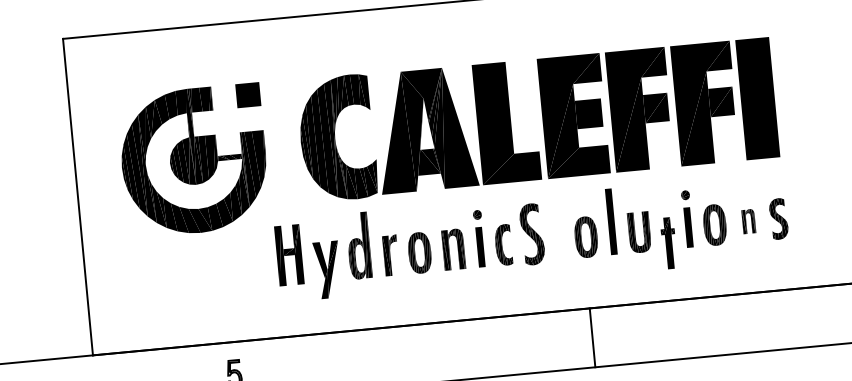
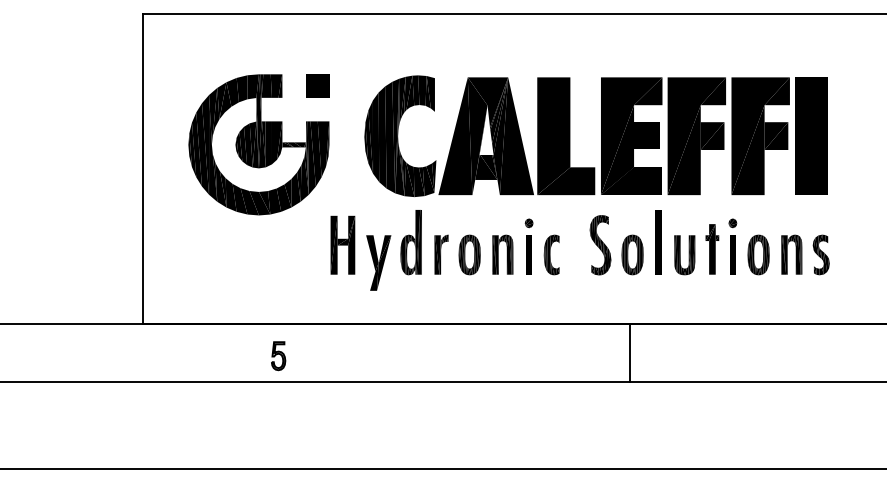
part: (748, 221) -> (791, 254), size x1.67
part: (532, 234) -> (600, 245), moved
part: (669, 243) -> (712, 249), moved

